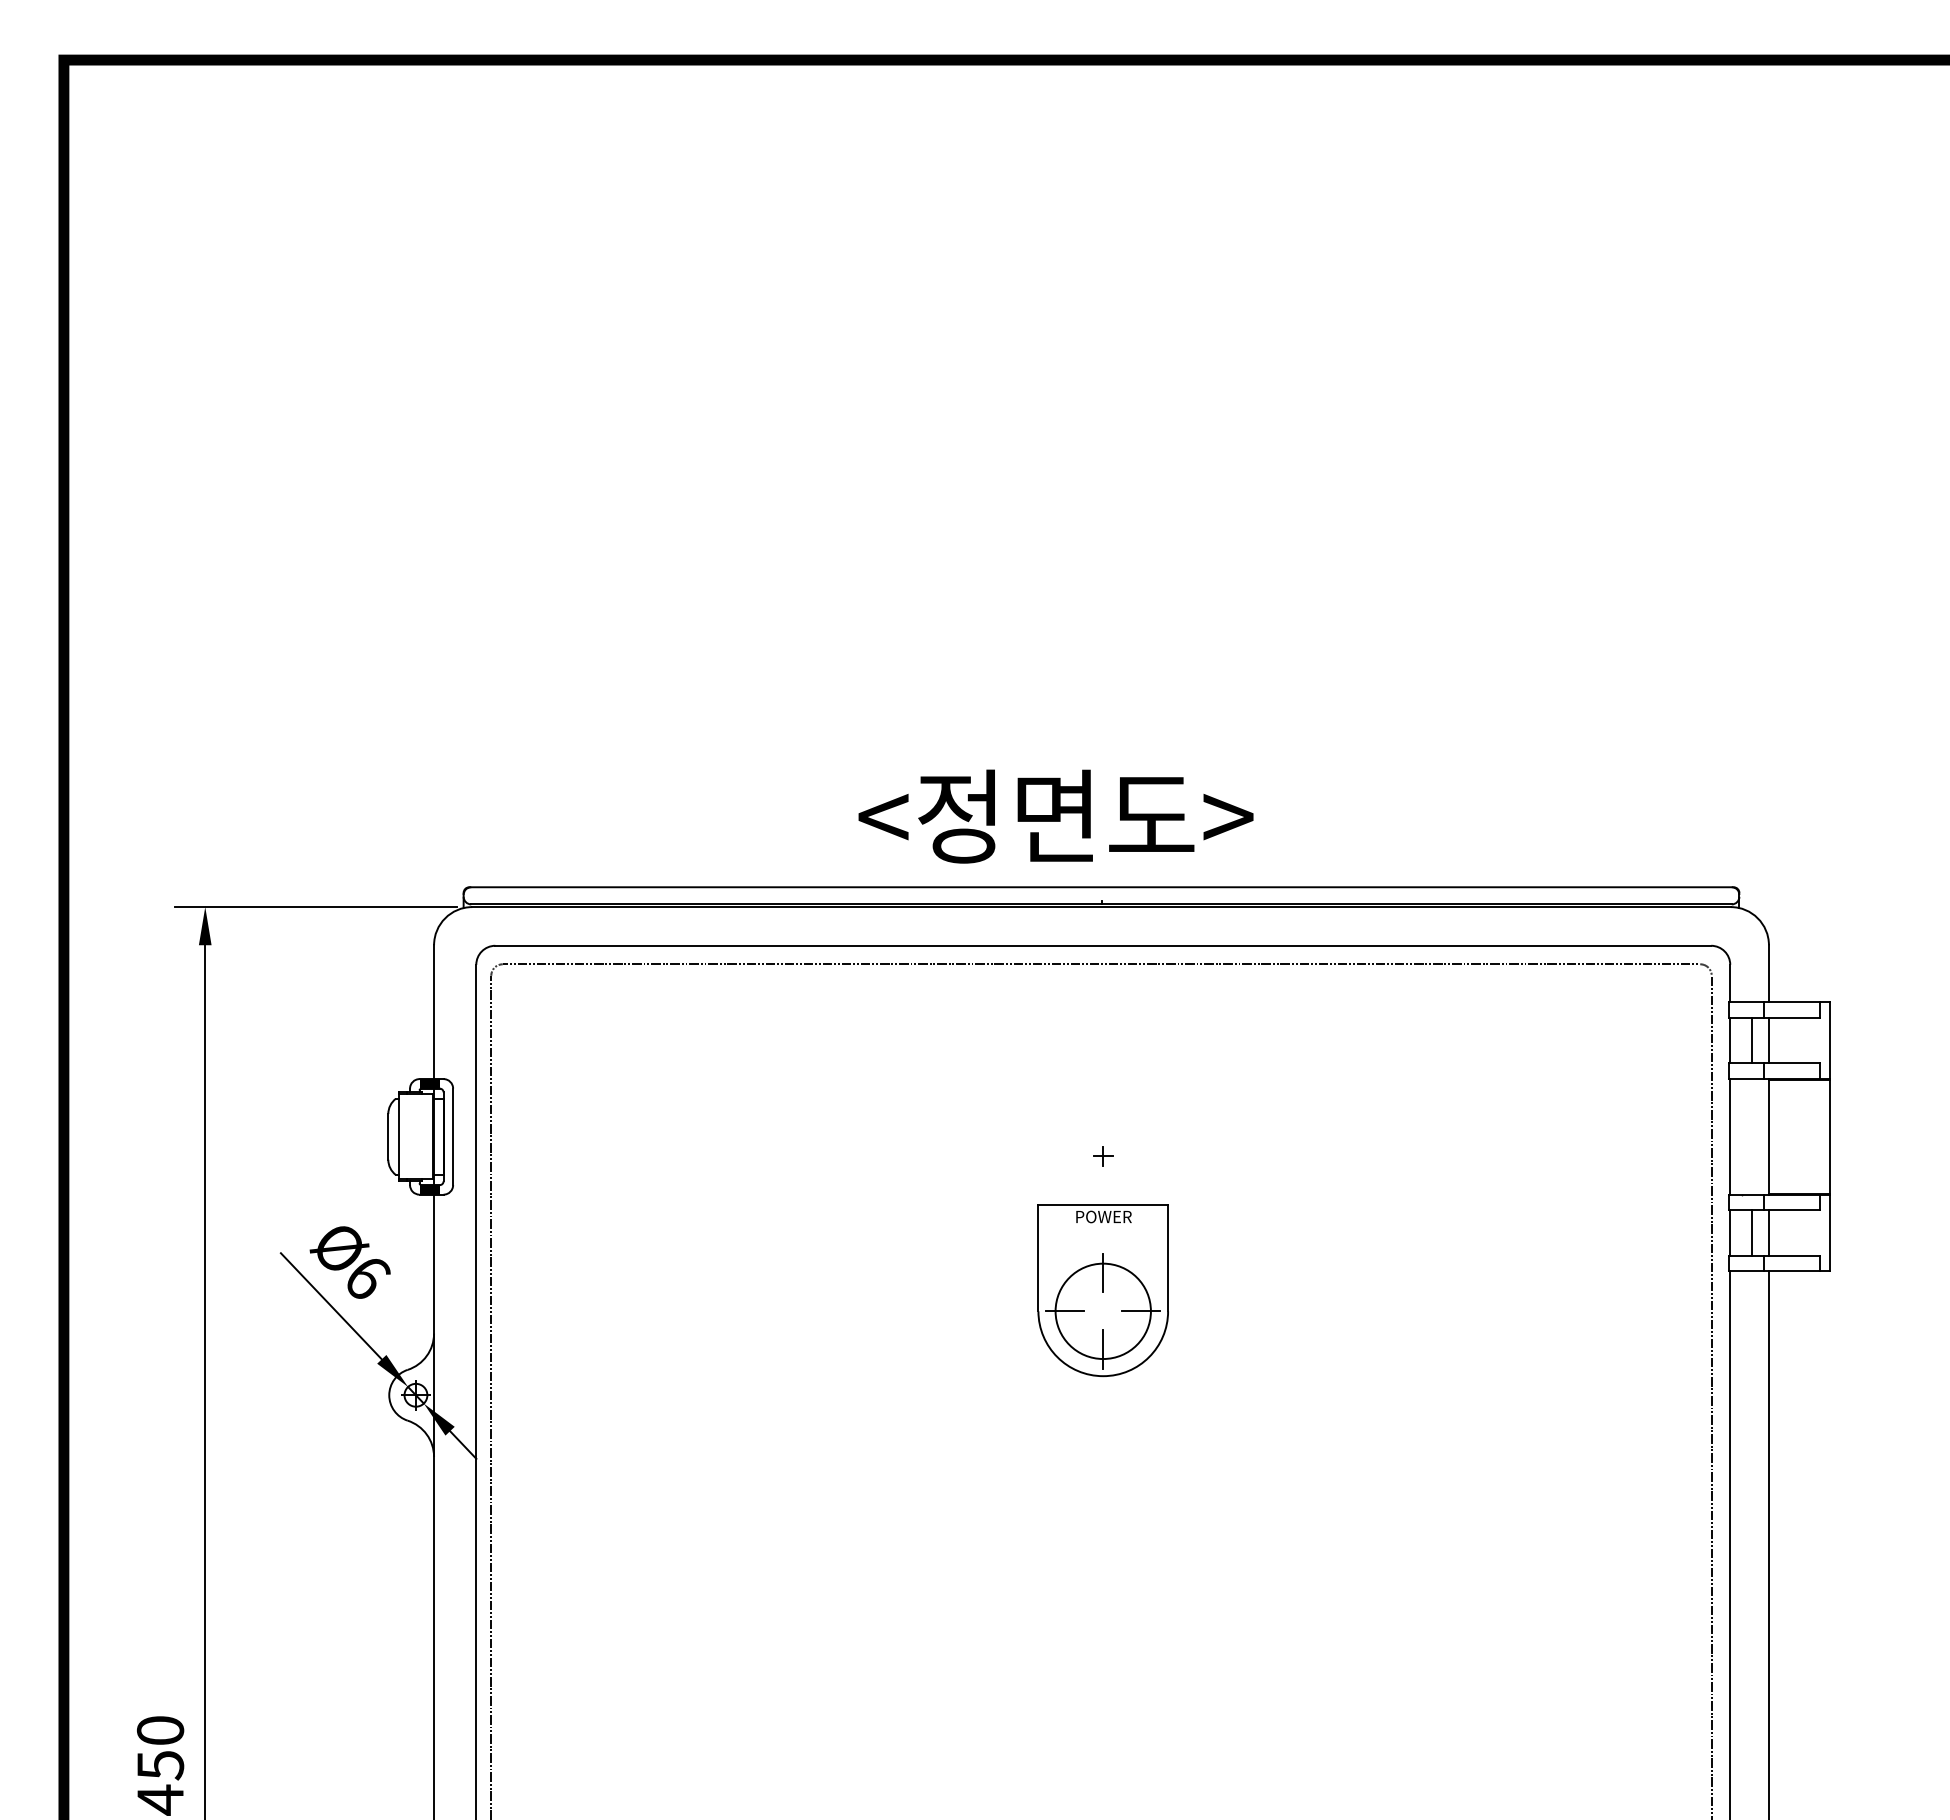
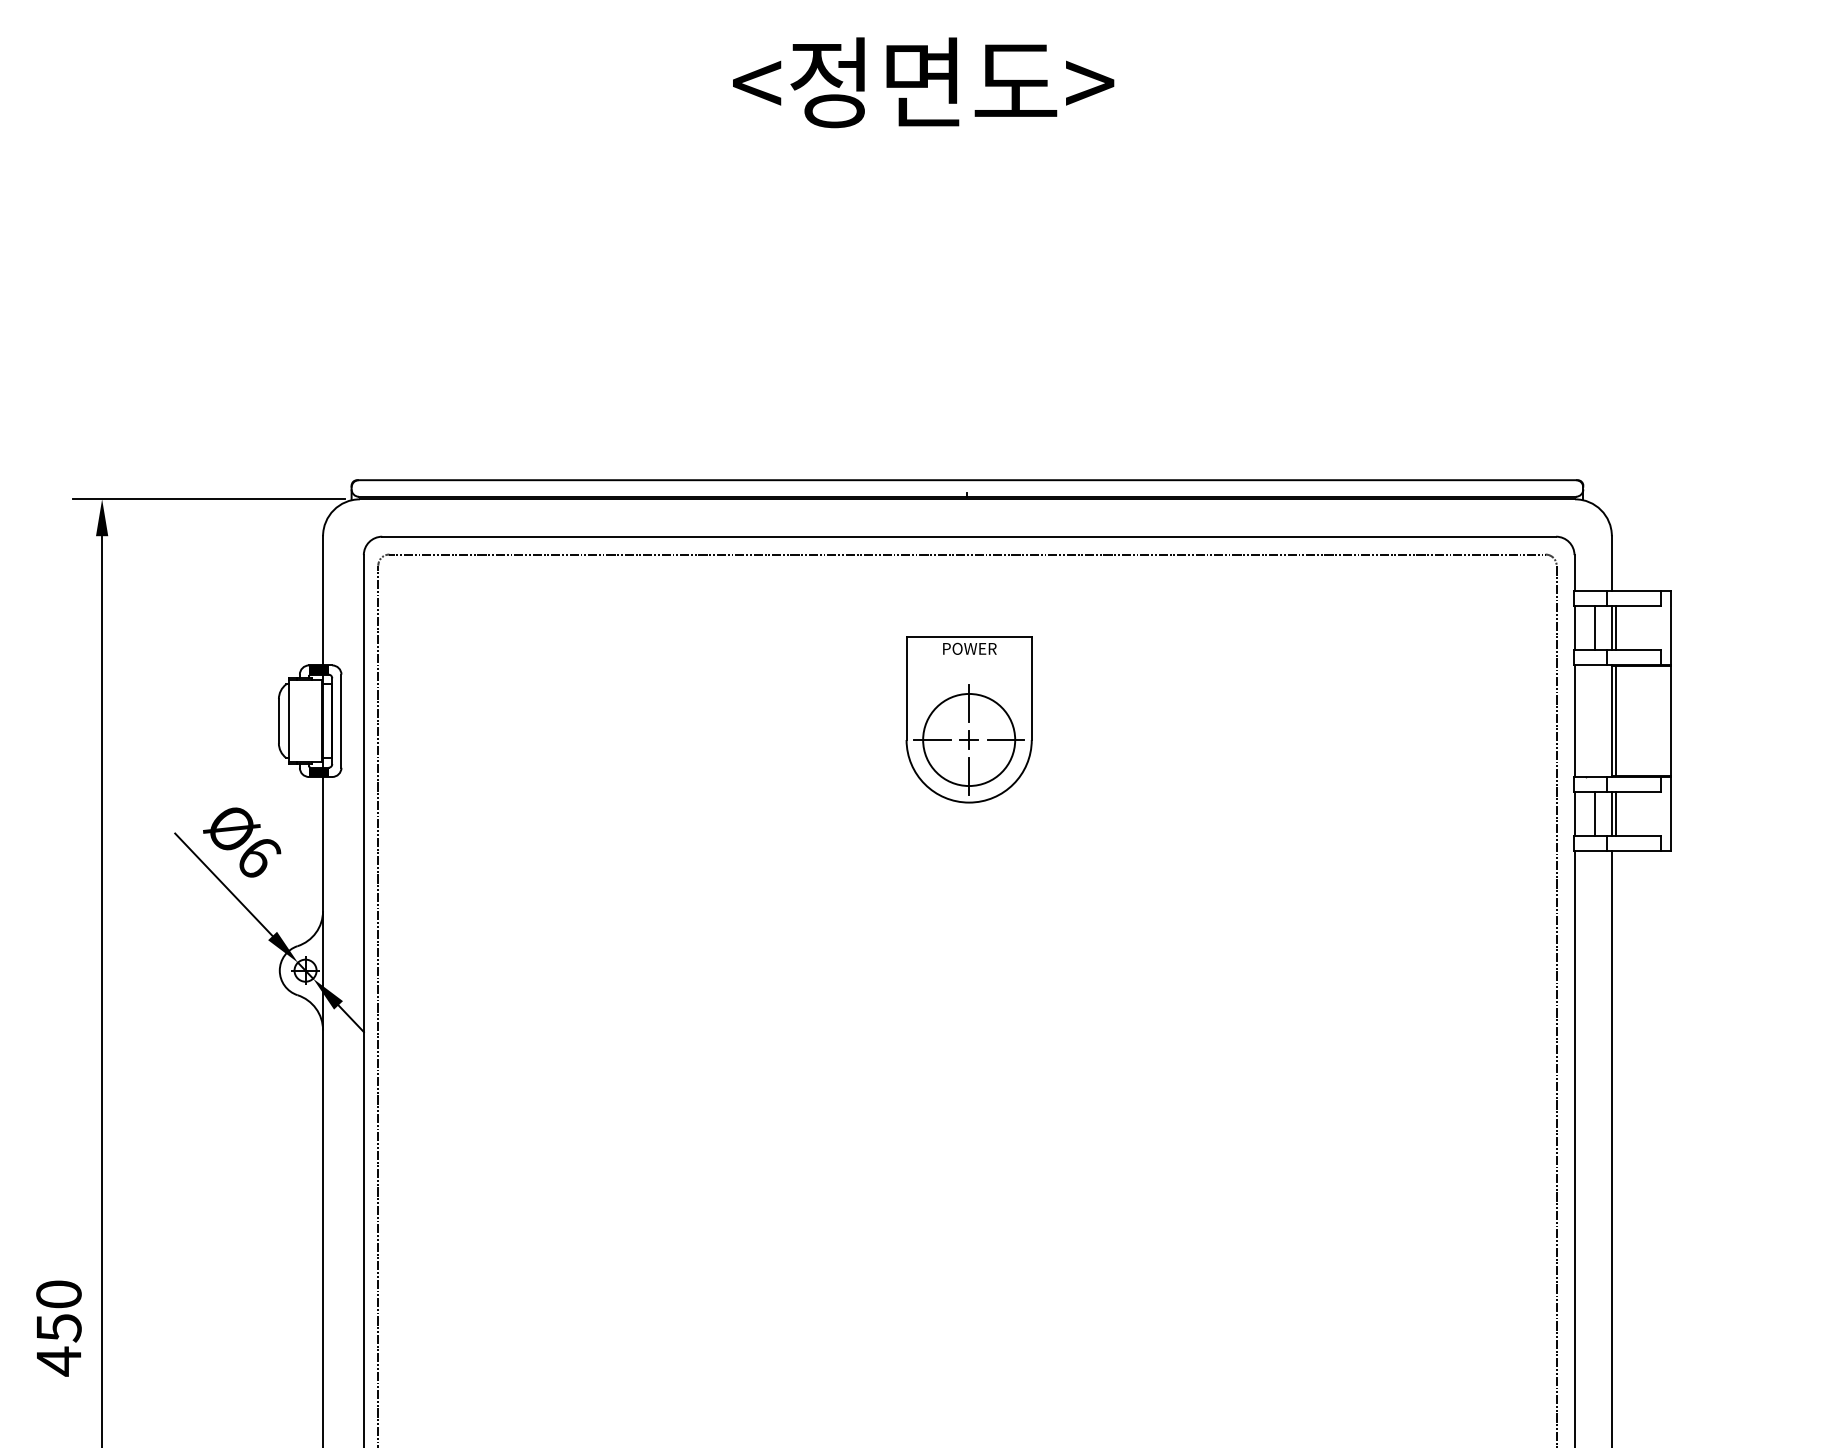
text: (1055, 816) -> (923, 82), moved
line: (1772, 1040) -> (1615, 628), added
line: (1772, 1136) -> (1615, 720), added
line: (1772, 1233) -> (1615, 814), added
part: (1102, 1290) -> (968, 719), moved

